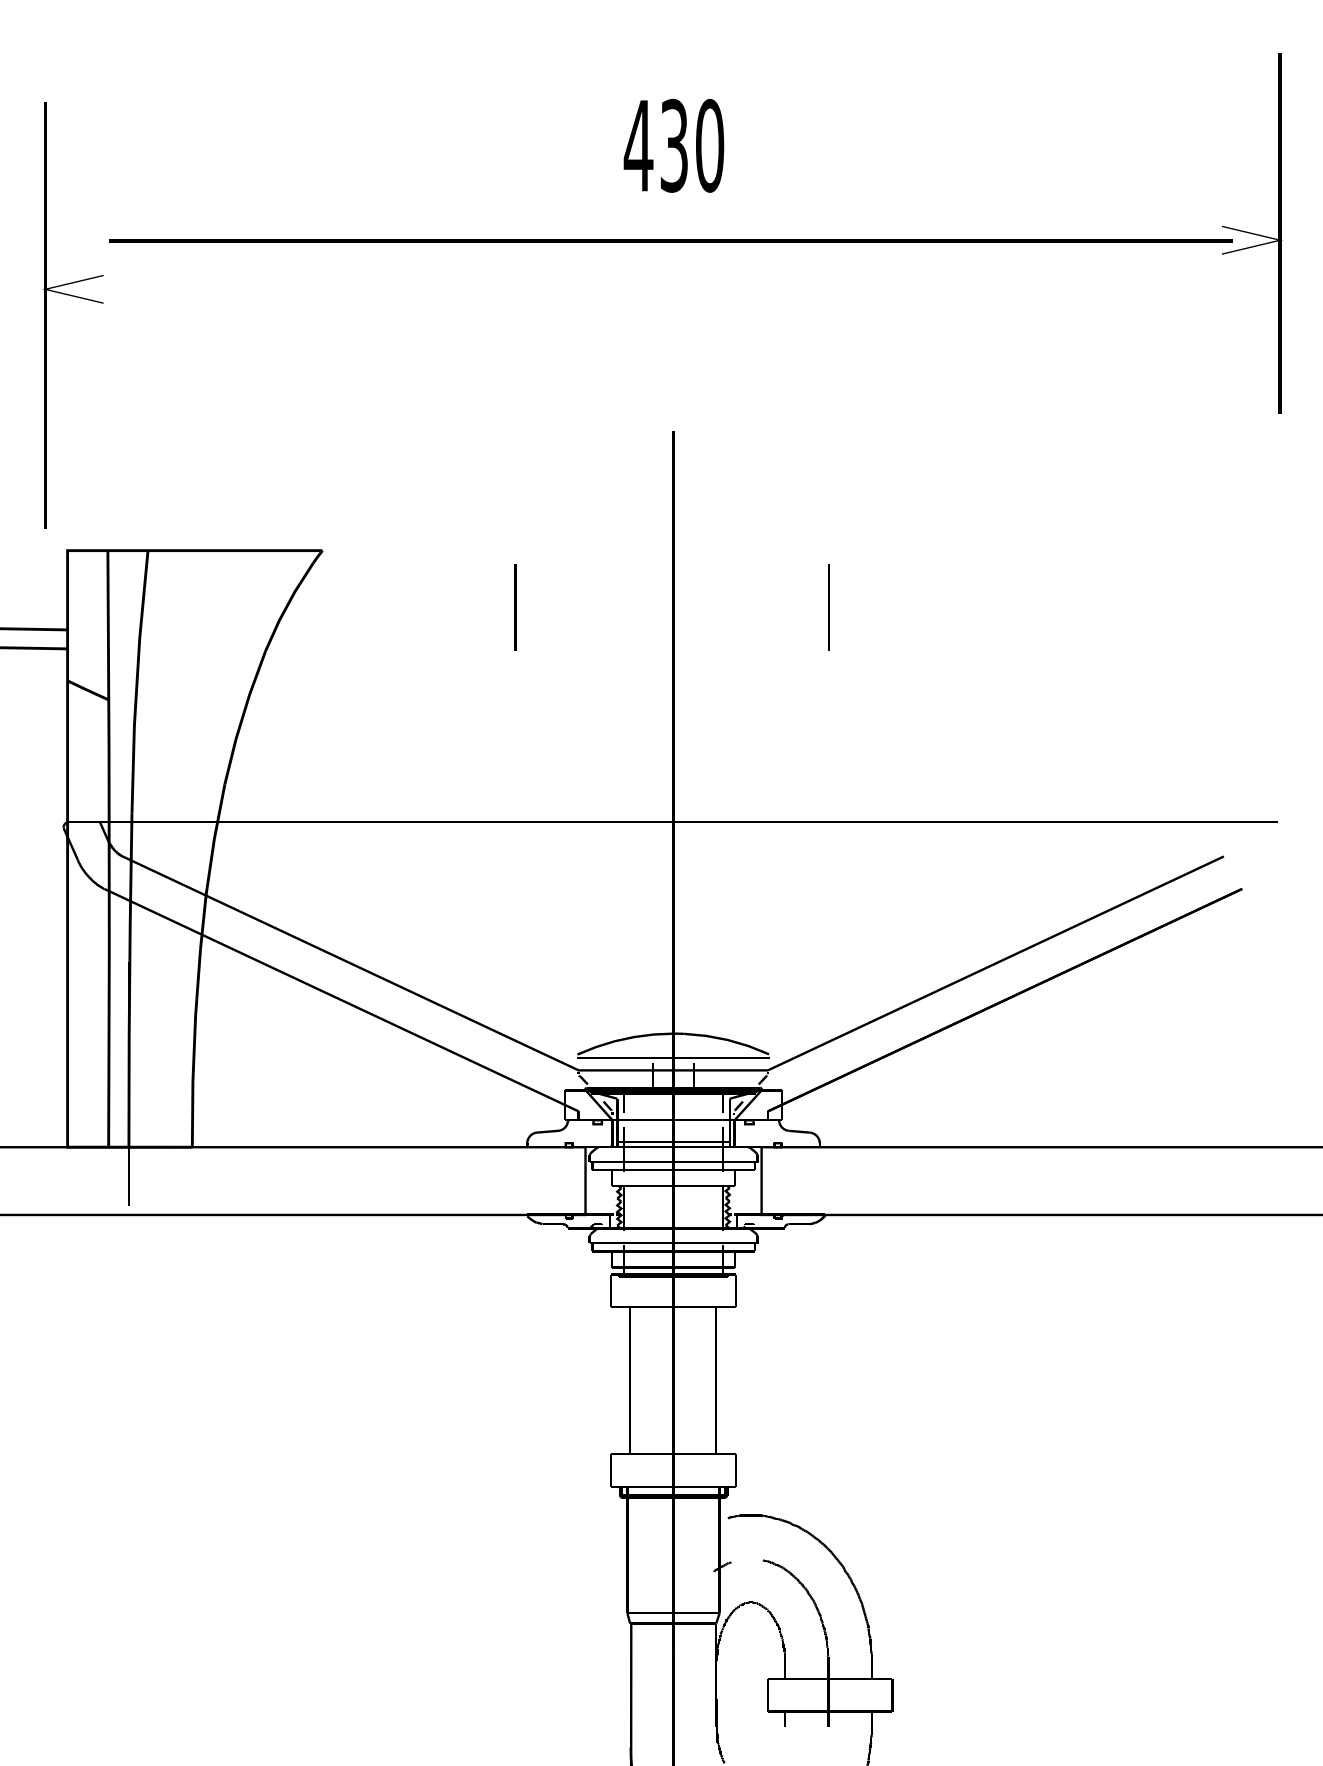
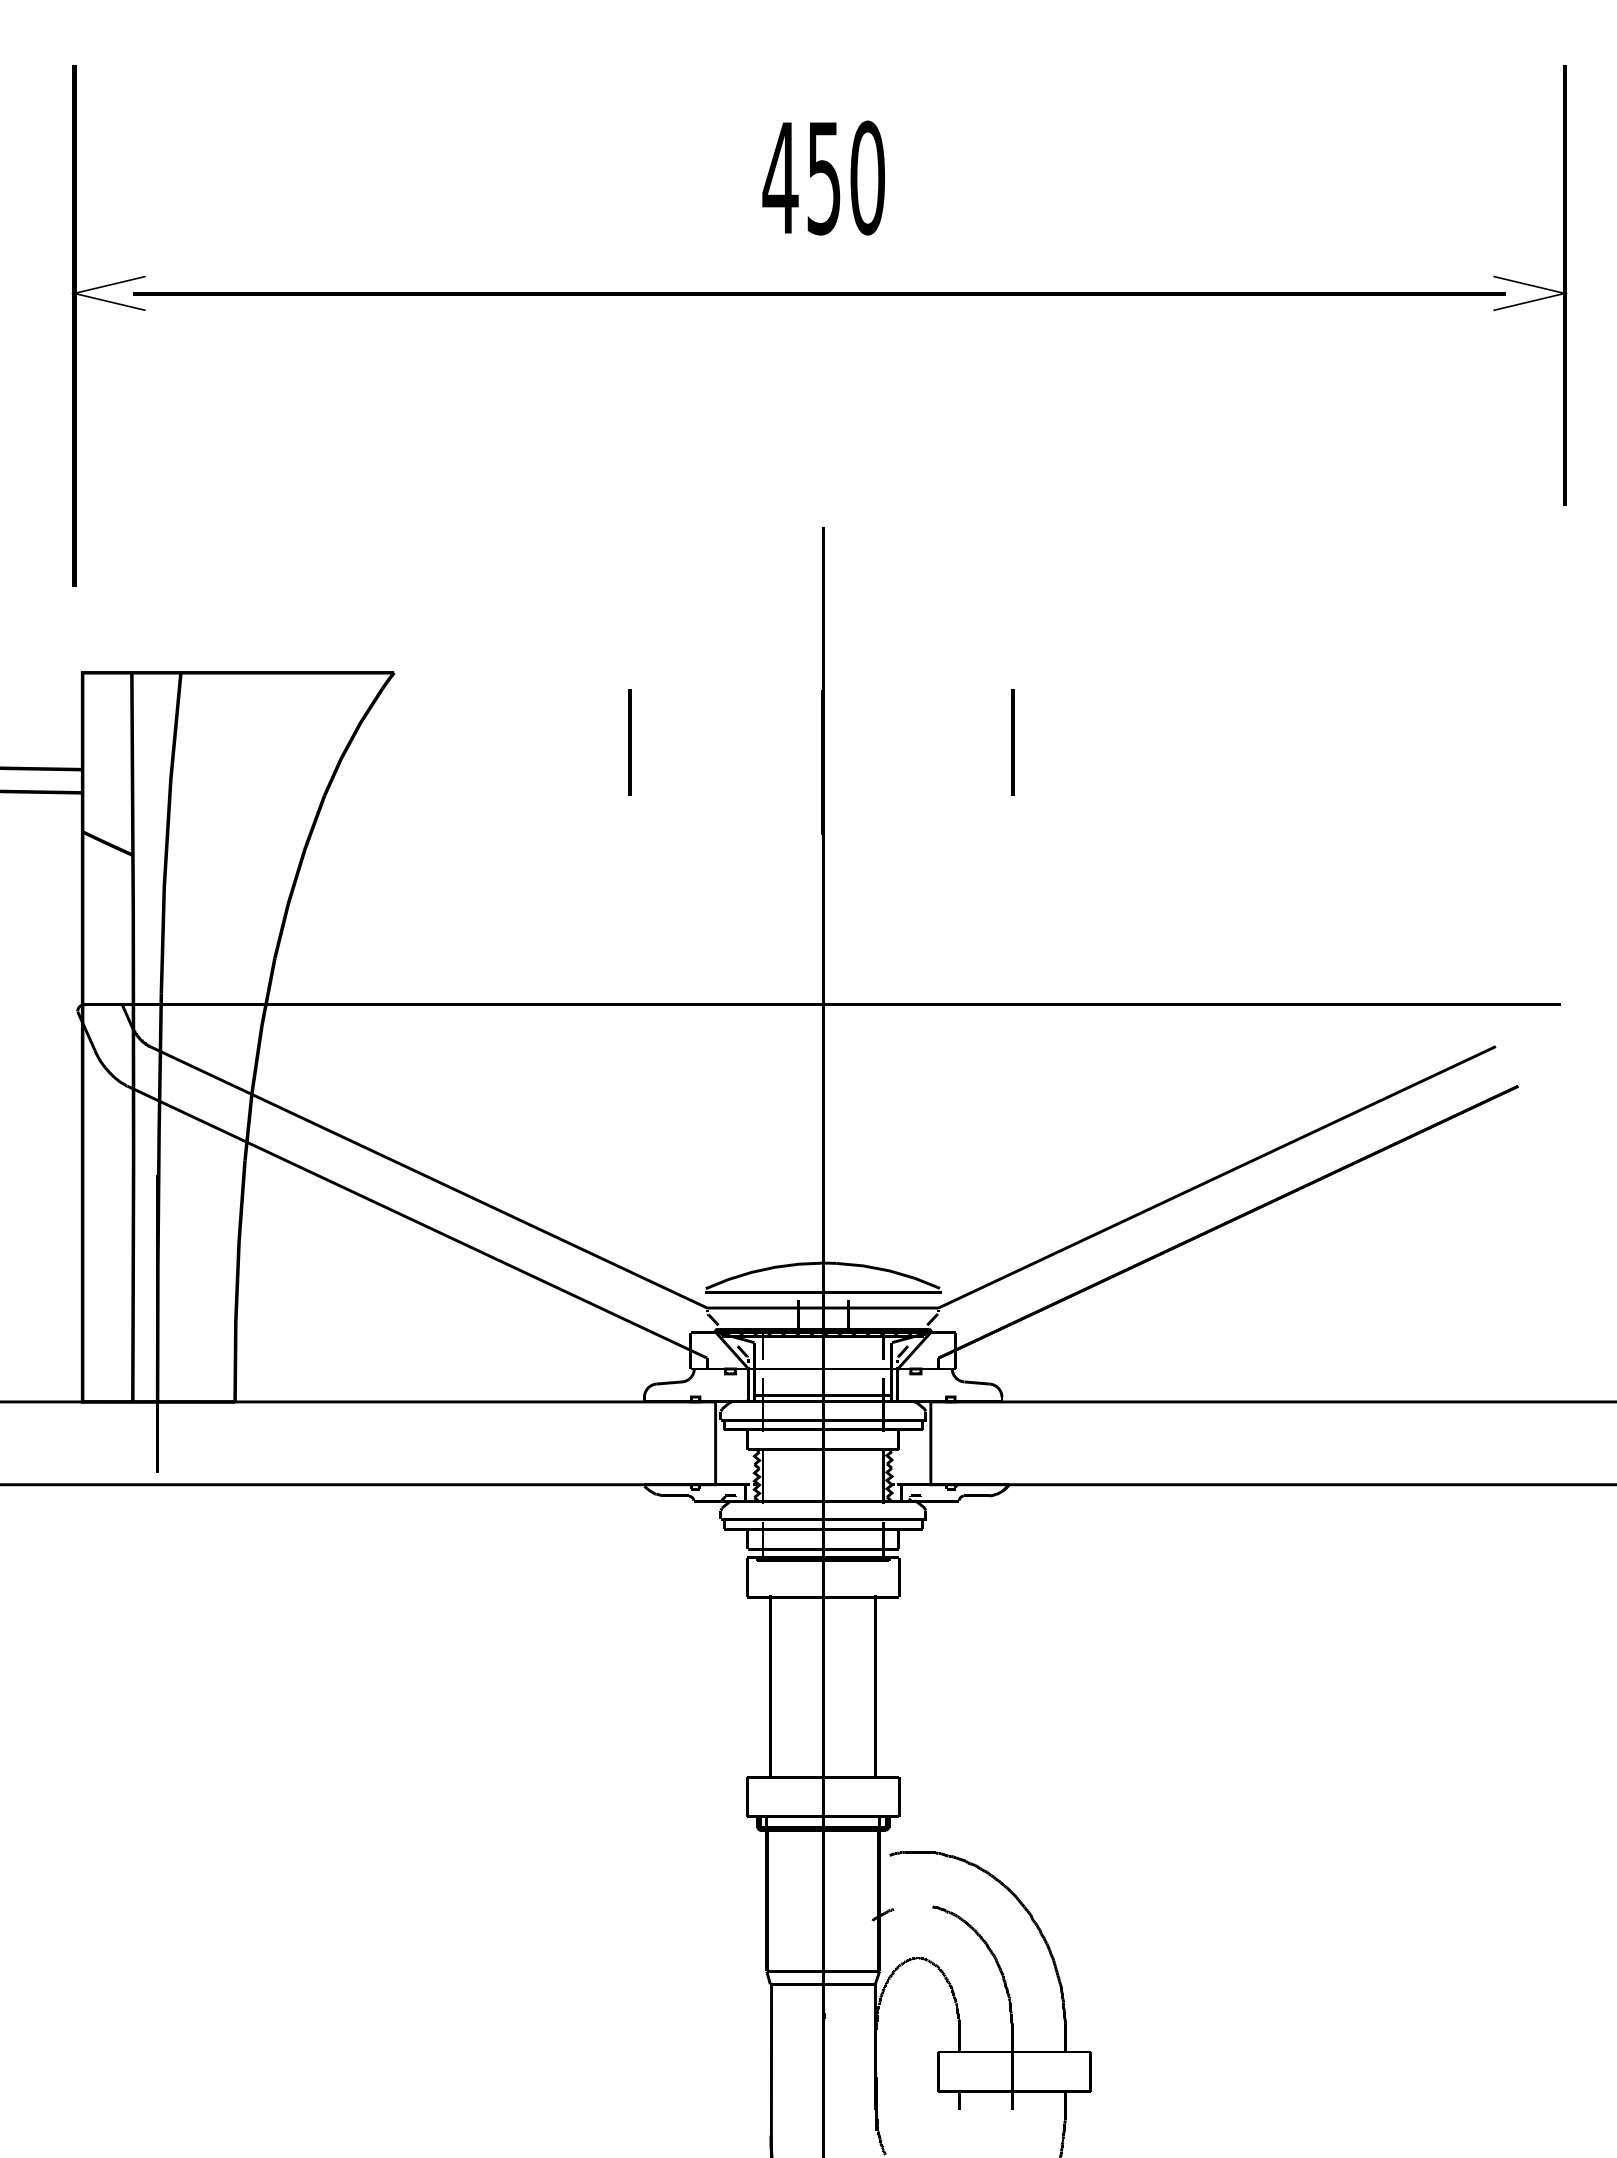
text: (673, 145) -> (823, 177), 430 -> 450
part: (75, 297) -> (111, 303), moved

